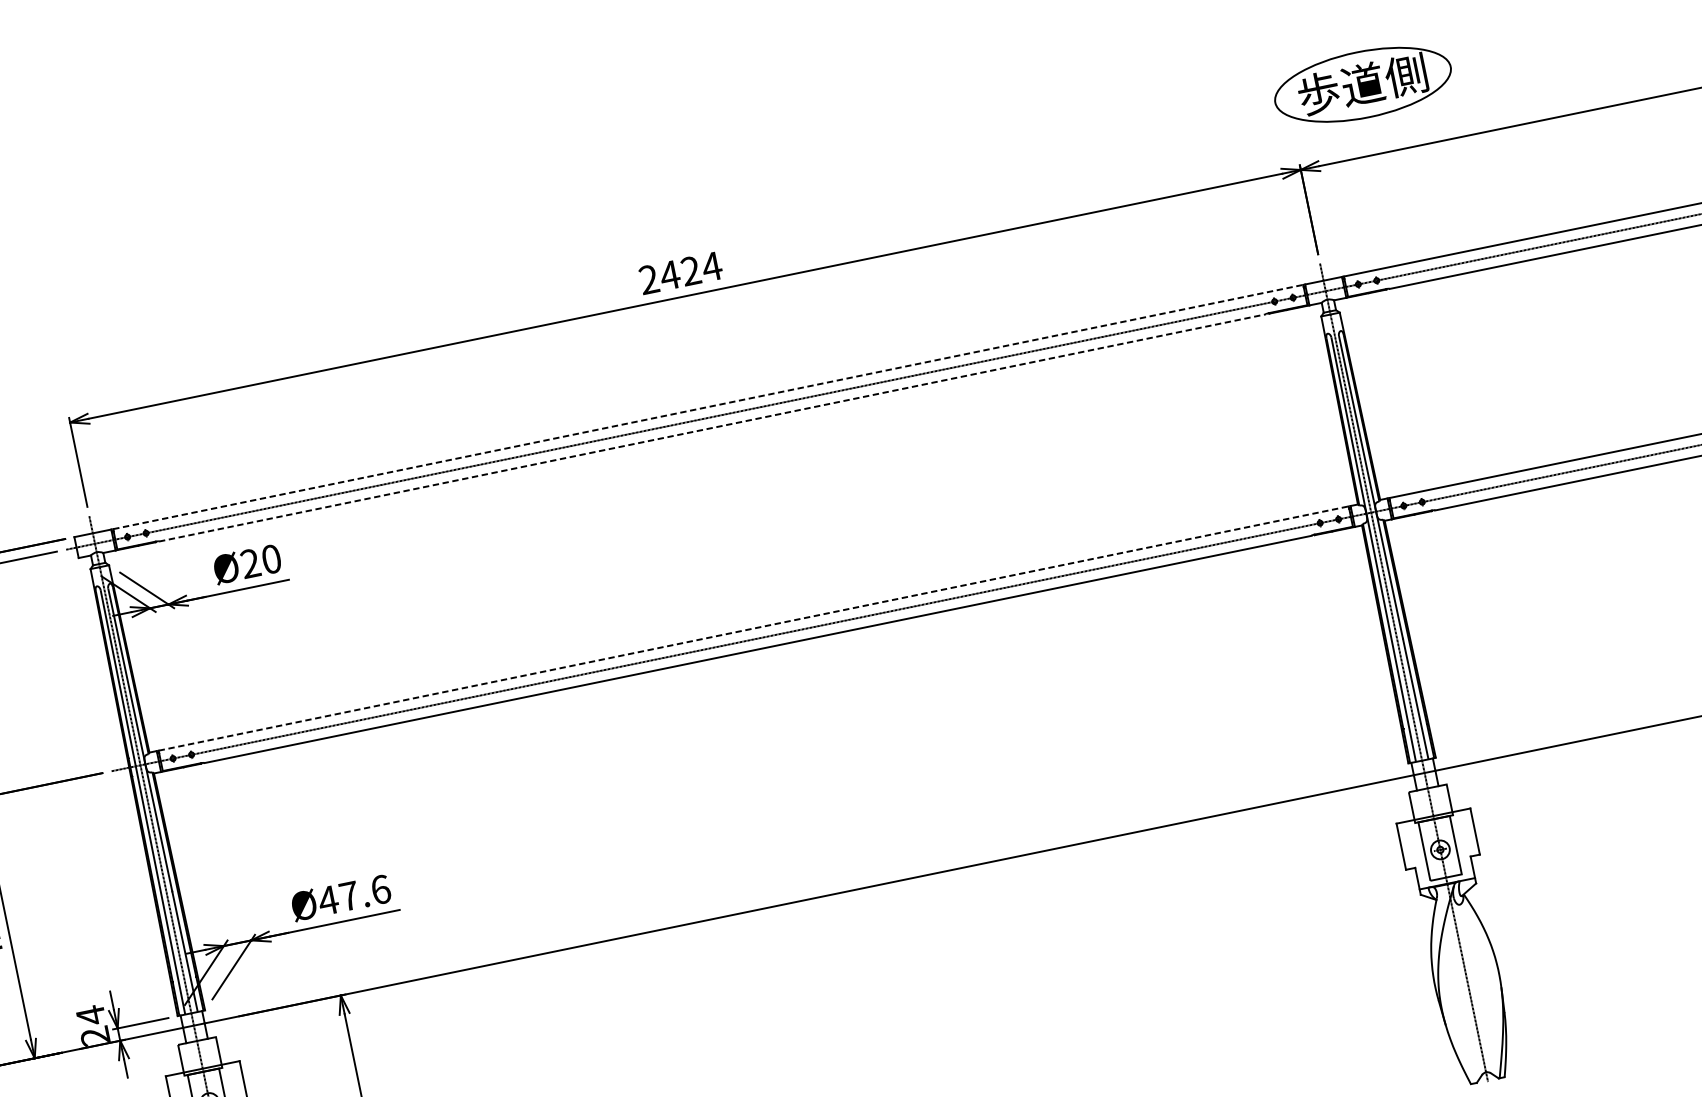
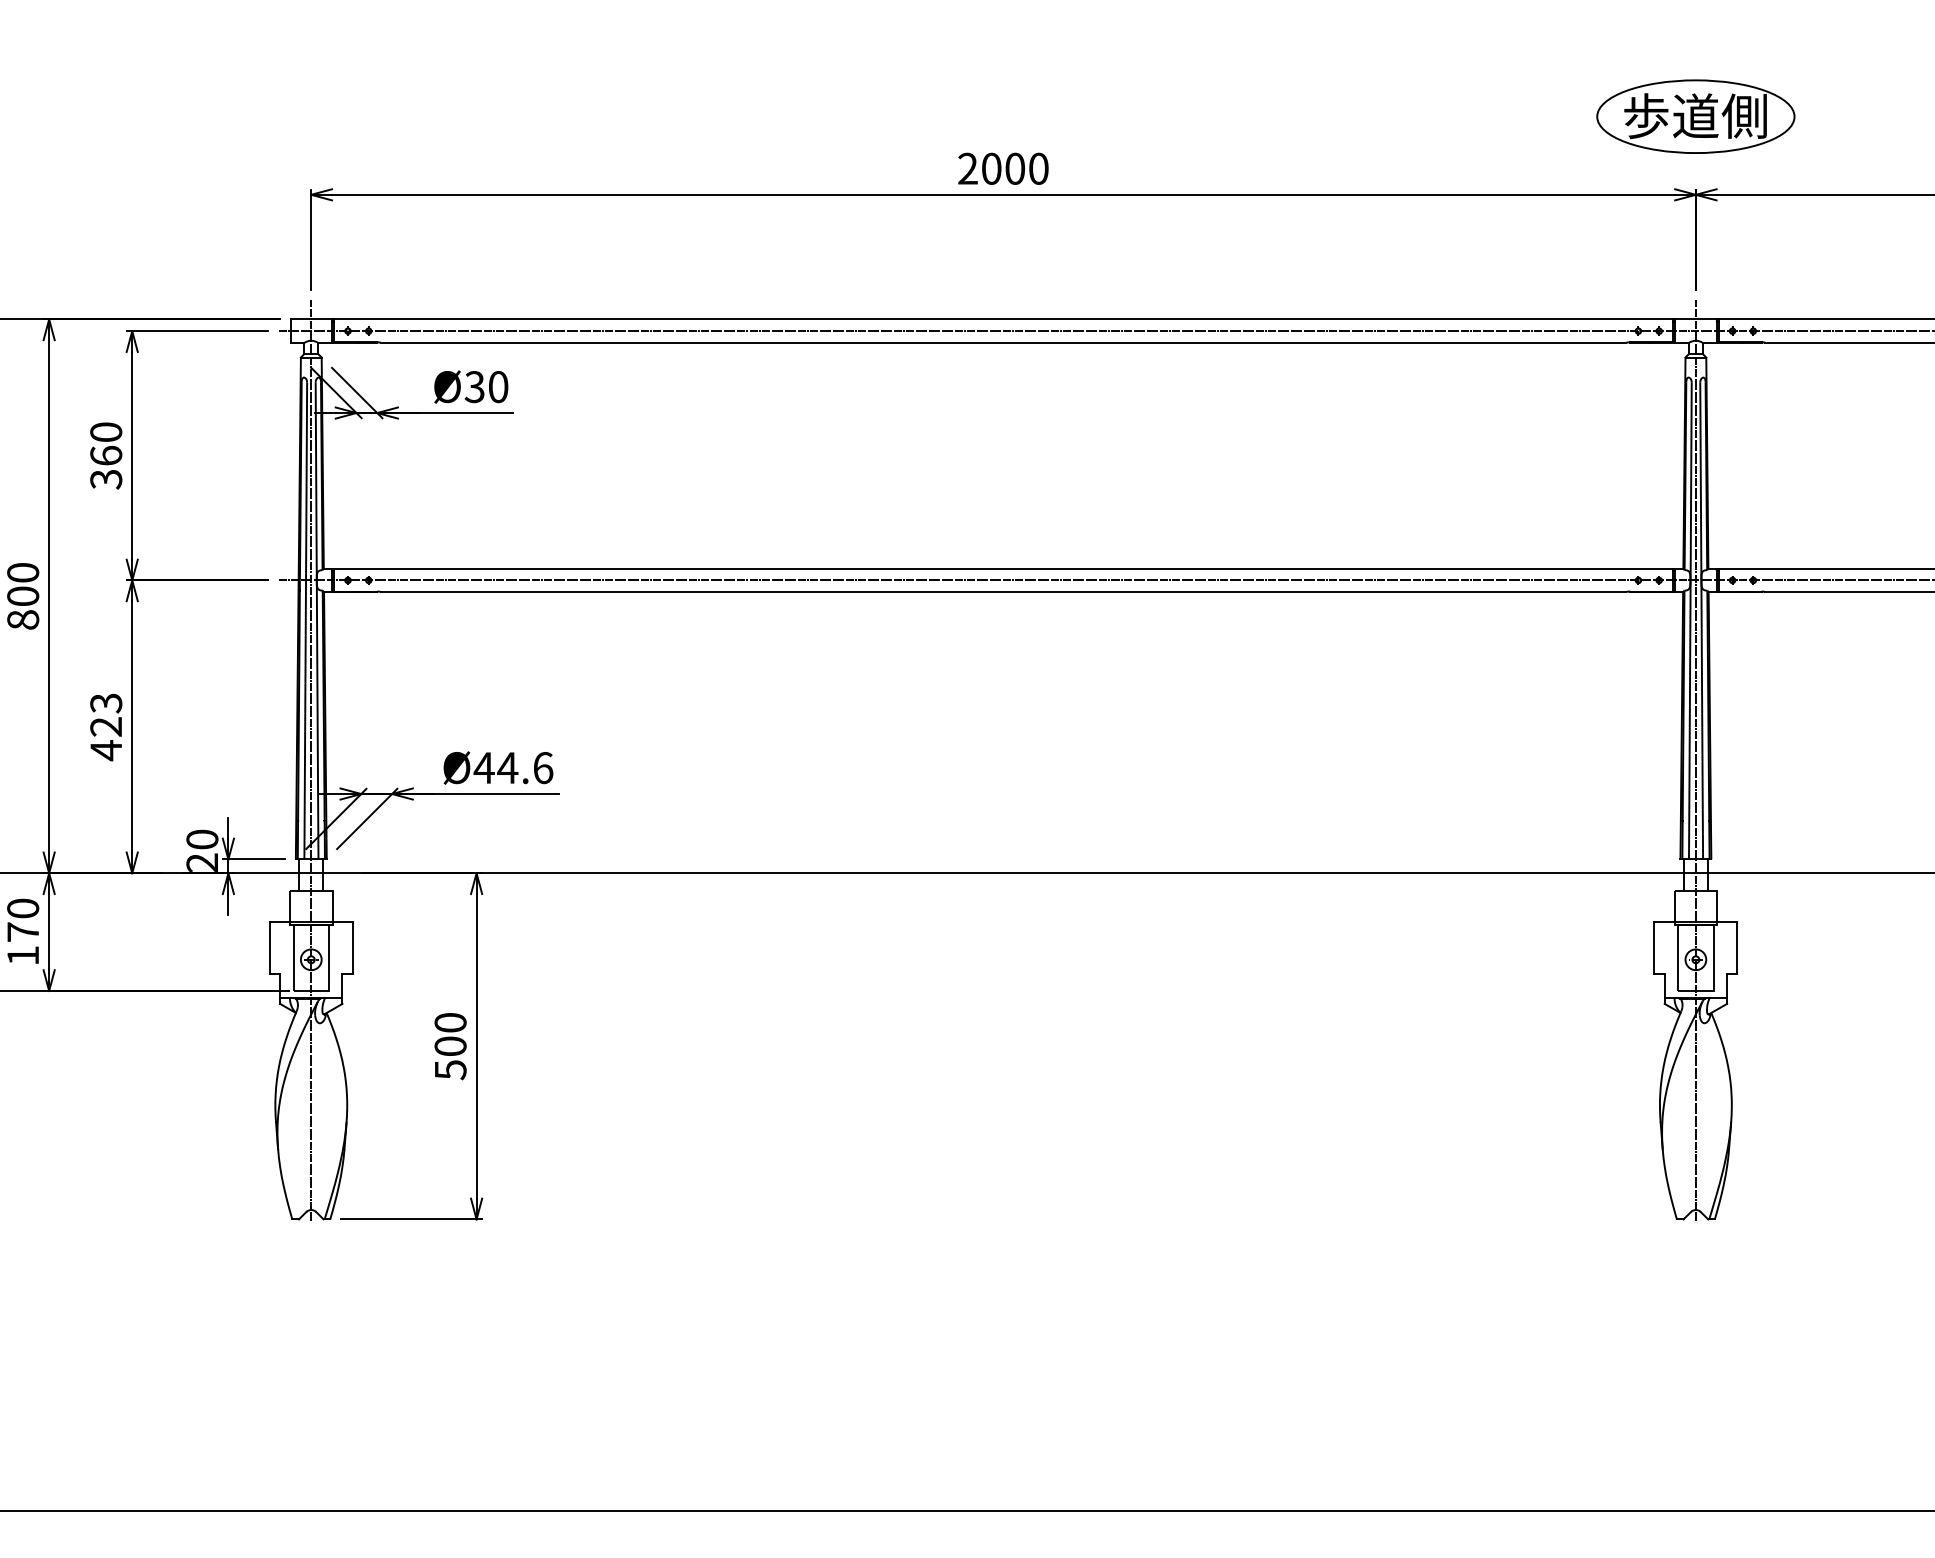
part: (1362, 84) -> (1695, 116), moved
text: (690, 270) -> (1014, 168), 2424 -> 2000
line: (709, 406) -> (1004, 319), dashed -> solid
line: (712, 427) -> (1003, 342), dashed -> solid
text: (250, 564) -> (474, 387), Ø20 -> Ø30
line: (754, 628) -> (1004, 568), dashed -> solid
text: (349, 895) -> (507, 767), Ø47.6 -> Ø44.6
text: (91, 1015) -> (202, 839), 24 -> 20

